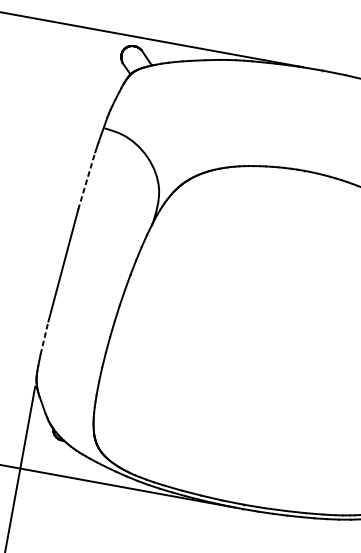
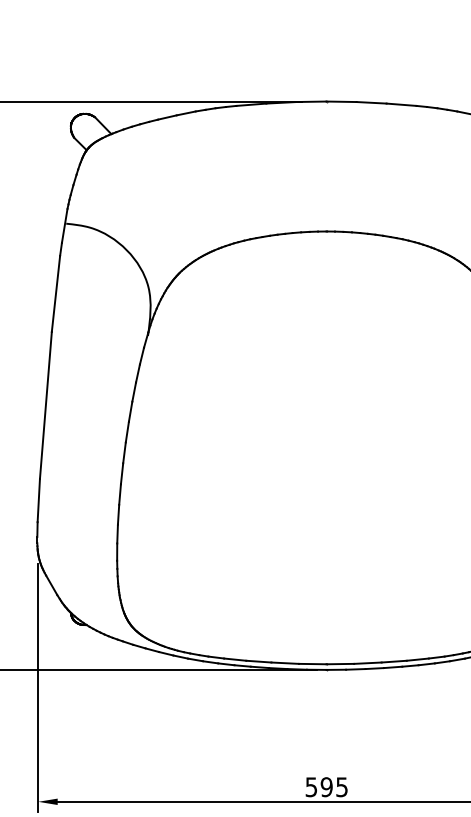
line: (87, 180) -> (56, 293), dashed -> solid
line: (44, 337) -> (38, 500), dashed -> solid

